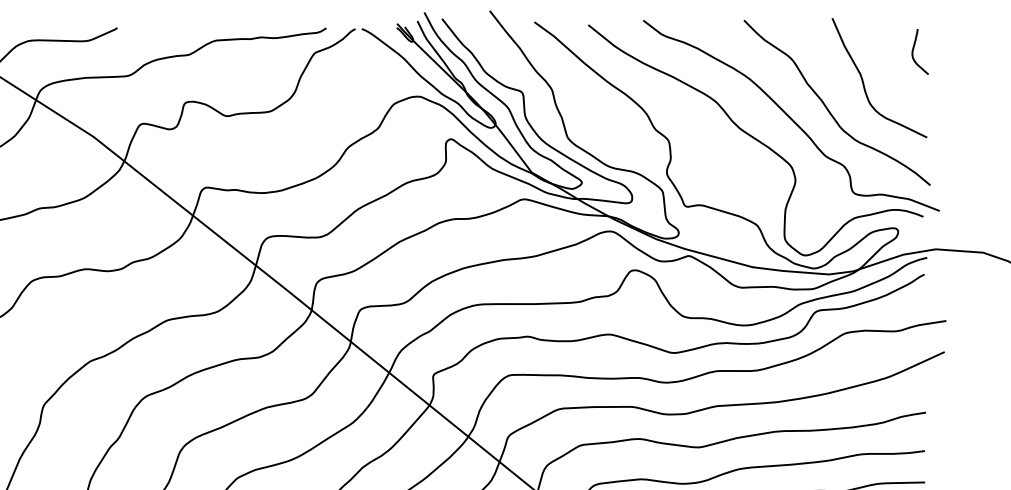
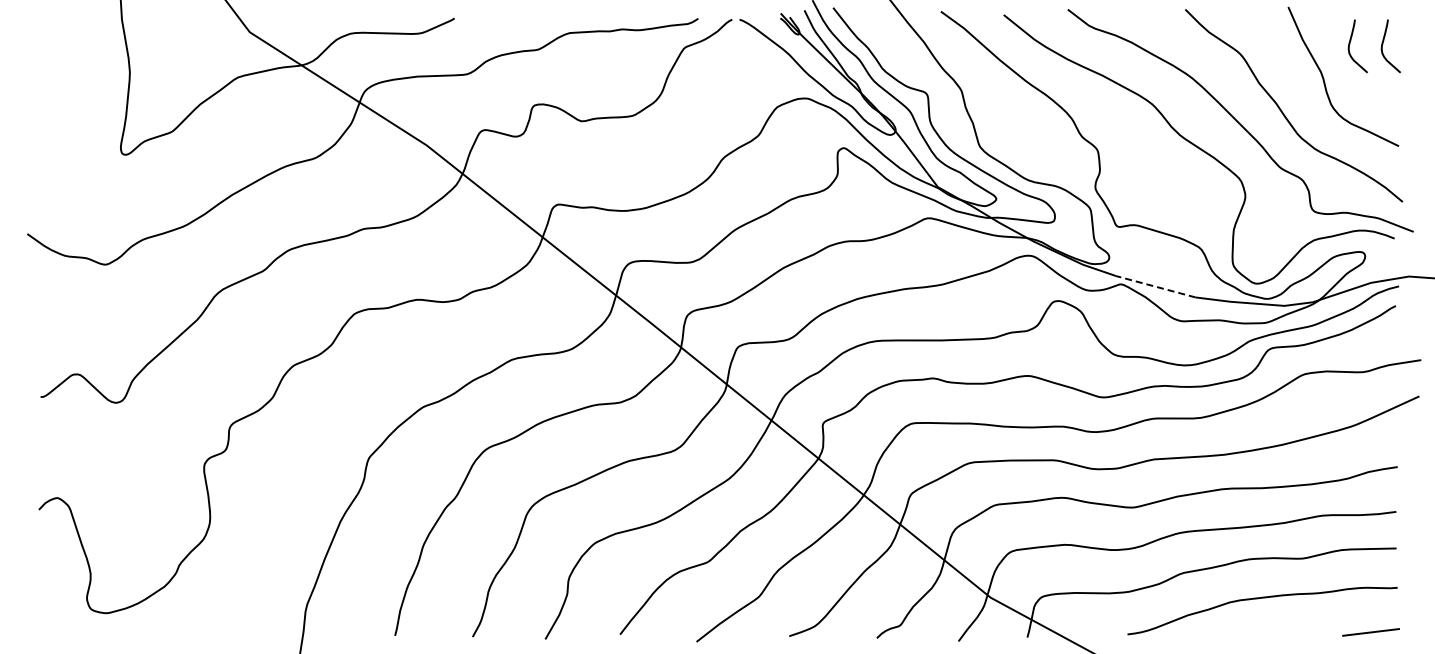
curve: (885, 50) -> (1350, 44), added
line: (718, 257) -> (1155, 286), solid -> dashed

